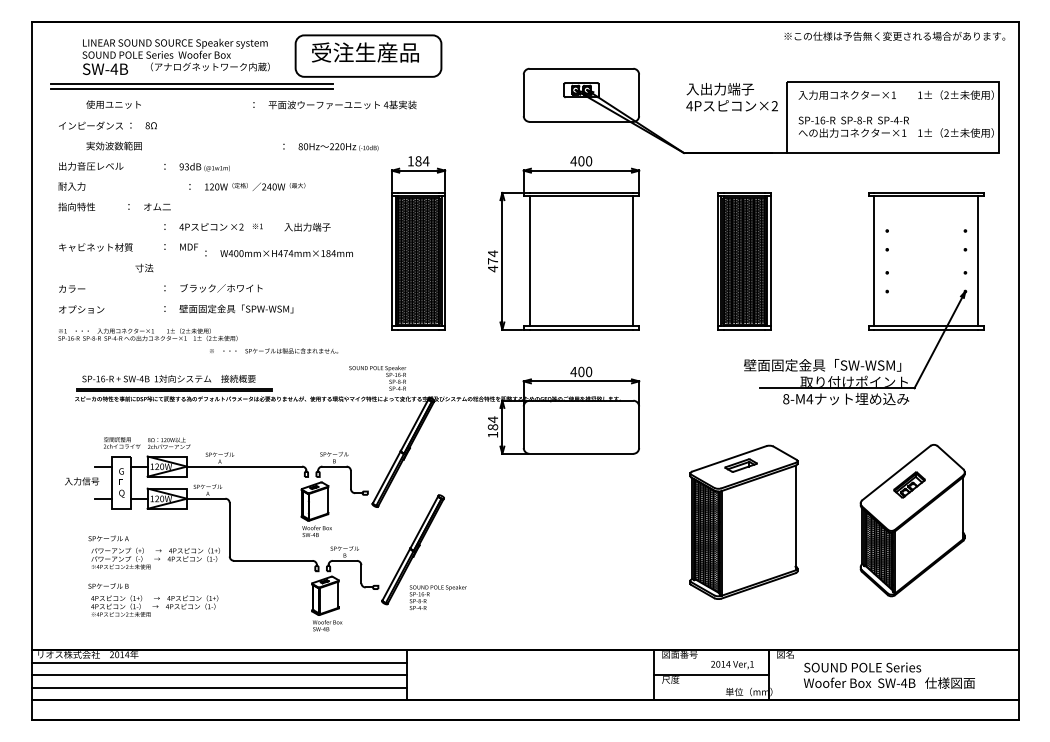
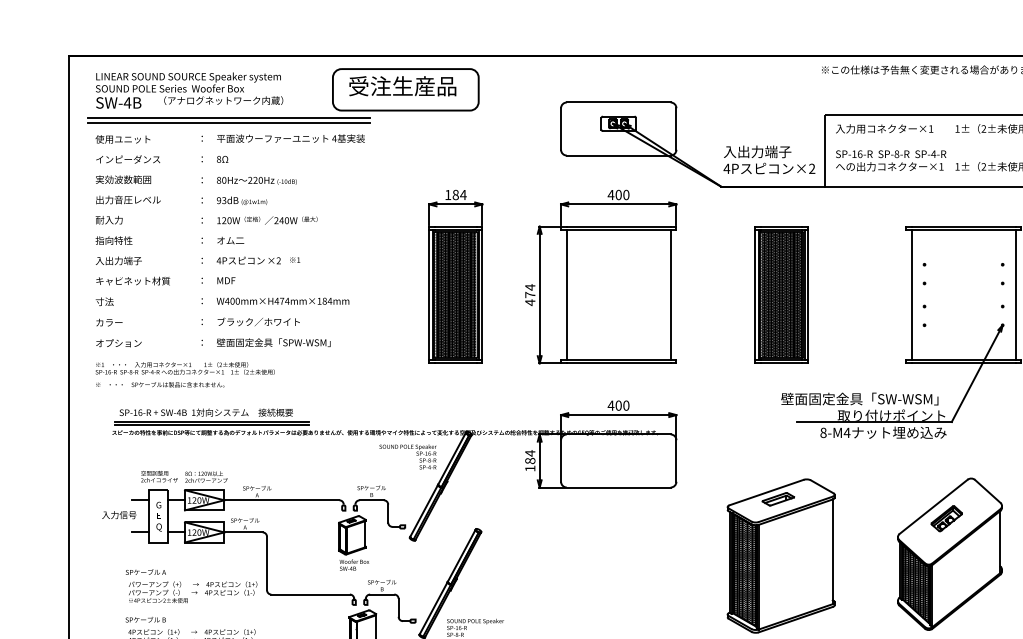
text: (175, 56) -> (188, 90), moved
text: (731, 96) -> (768, 159), moved
text: (113, 104) -> (122, 139), moved
text: (334, 104) -> (282, 138), moved
text: (143, 125) -> (214, 159), moved
text: (113, 145) -> (122, 179), moved
text: (330, 147) -> (248, 181), moved
text: (247, 186) -> (259, 220), moved
text: (149, 206) -> (222, 240), moved
text: (307, 227) -> (118, 261), moved
text: (278, 253) -> (274, 301), moved
text: (144, 267) -> (104, 301), moved
text: (274, 350) -> (160, 384), moved
text: (377, 377) -> (407, 456), moved

